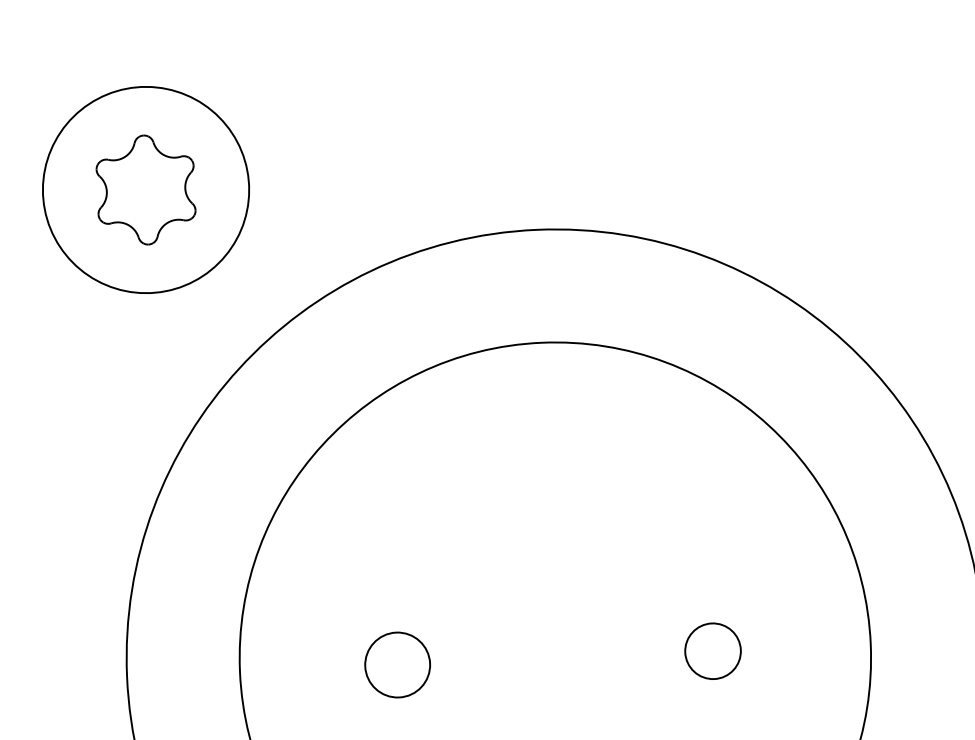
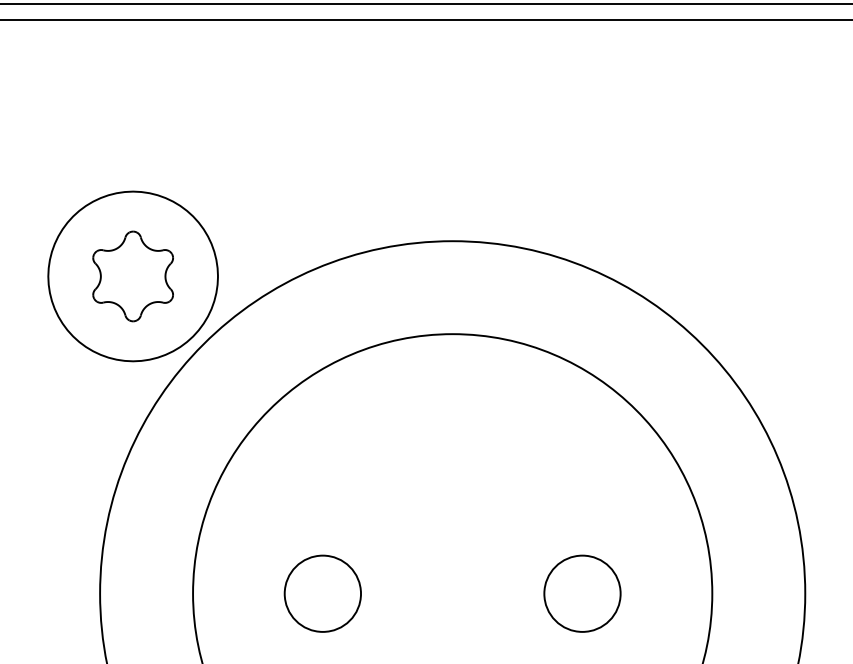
part: (145, 190) -> (132, 276), moved
circle: (713, 650) -> (582, 593), size x1.67
circle: (397, 664) -> (322, 593), size x1.43

